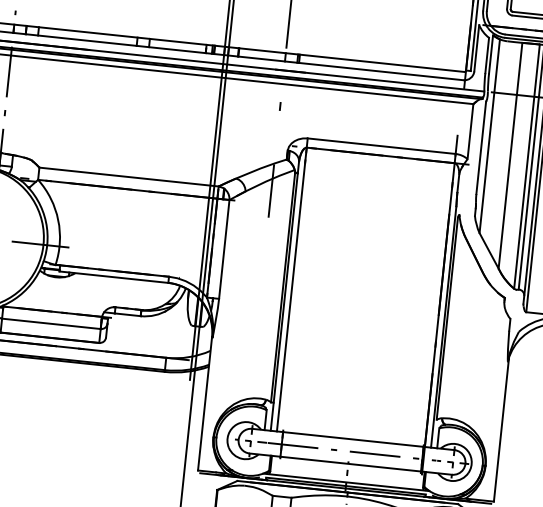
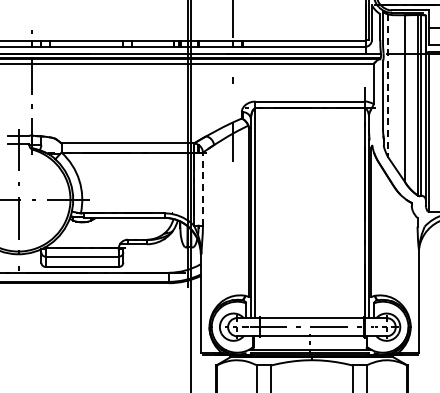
line: (490, 135) -> (388, 85), solid -> dashed
line: (223, 249) -> (202, 189), solid -> dashed

